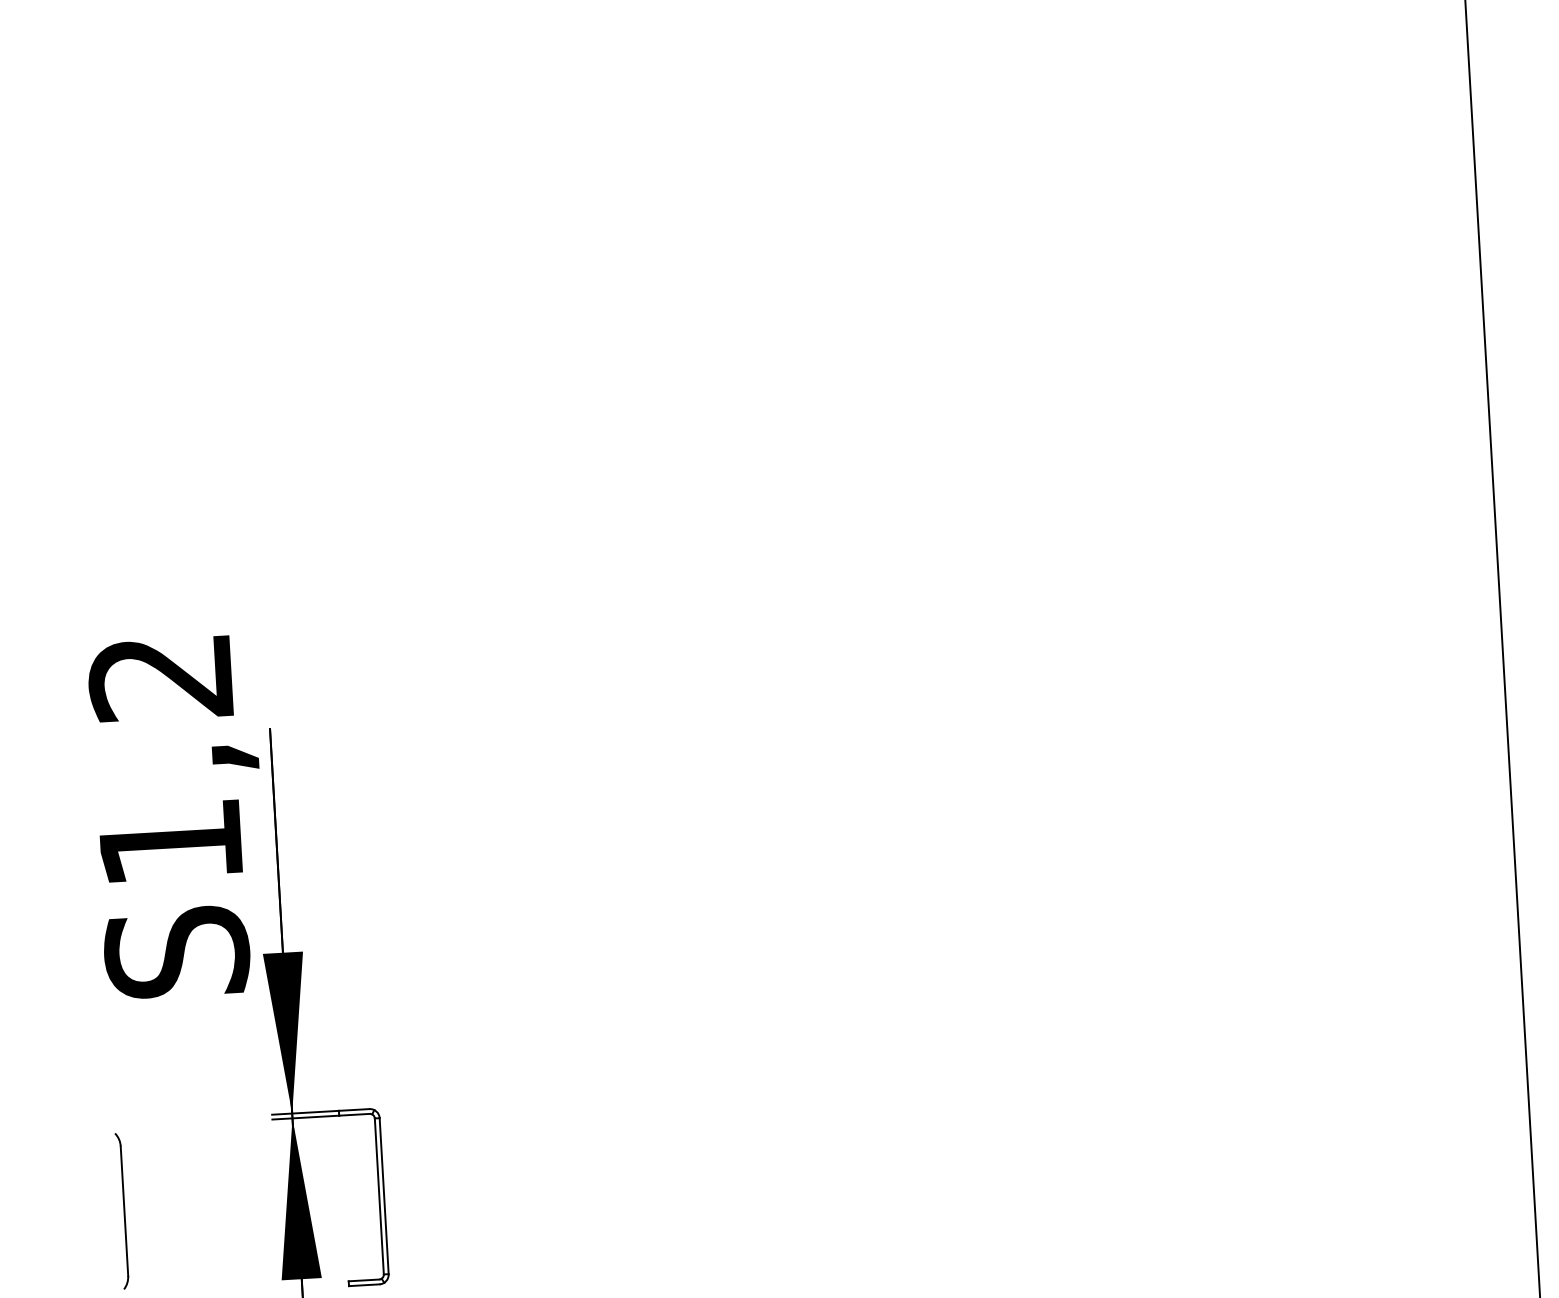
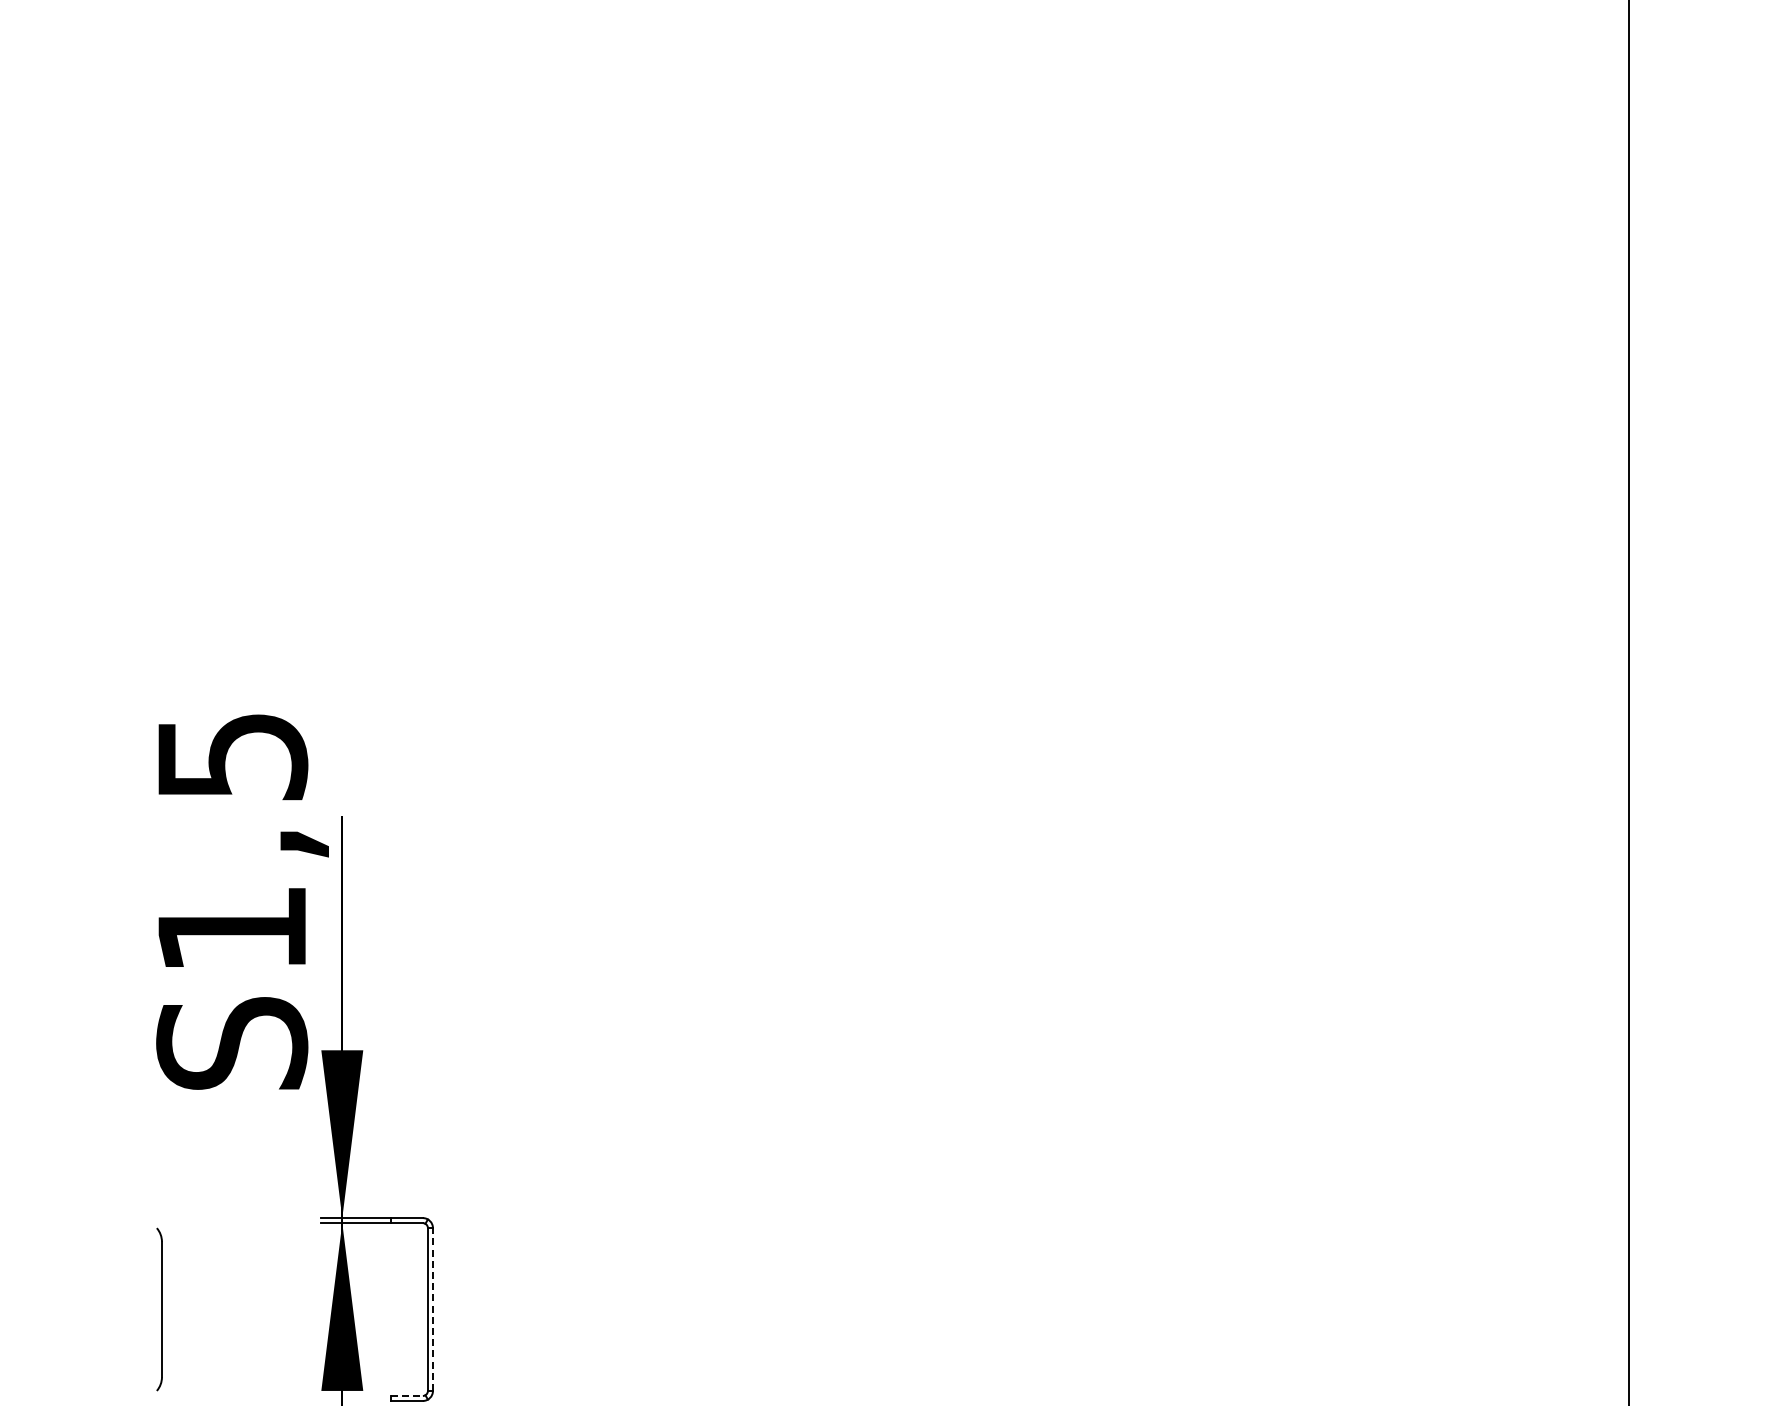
text: (161, 678) -> (232, 757), S1,2 -> S1,5
line: (383, 1196) -> (432, 1309), solid -> dashed
line: (363, 1280) -> (406, 1395), solid -> dashed

